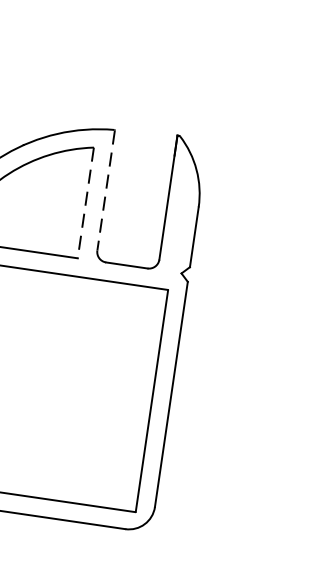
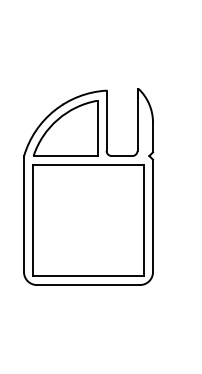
line: (106, 189) -> (106, 120), dashed -> solid
line: (85, 203) -> (97, 128), dashed -> solid

